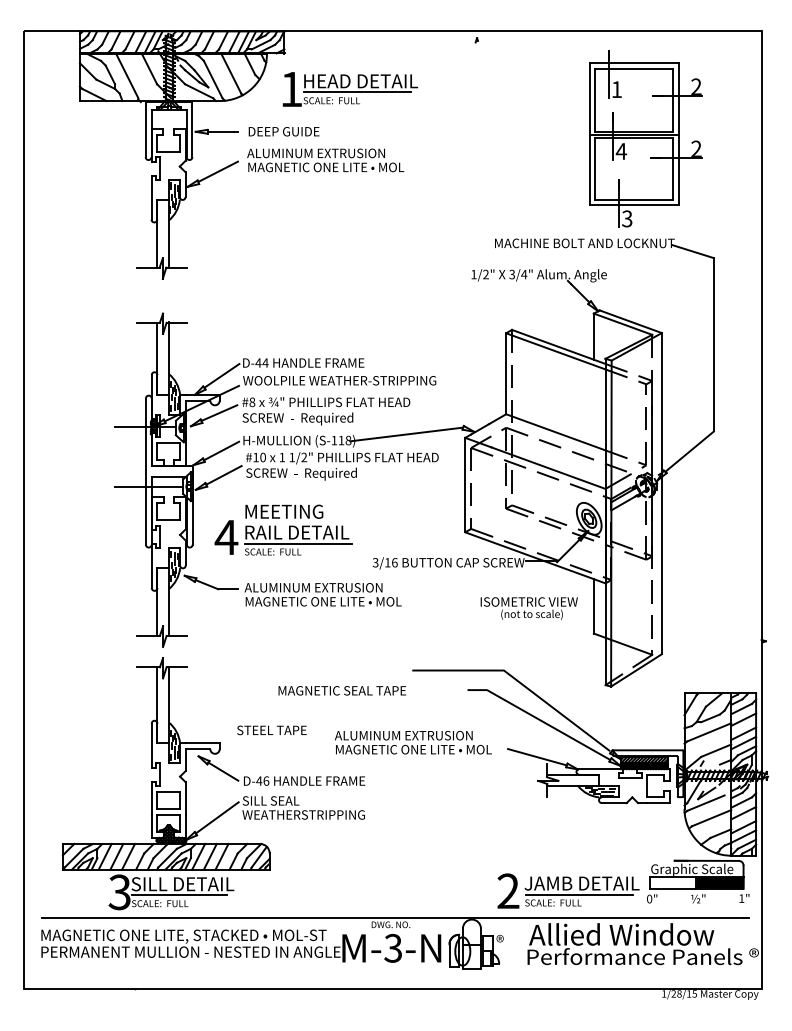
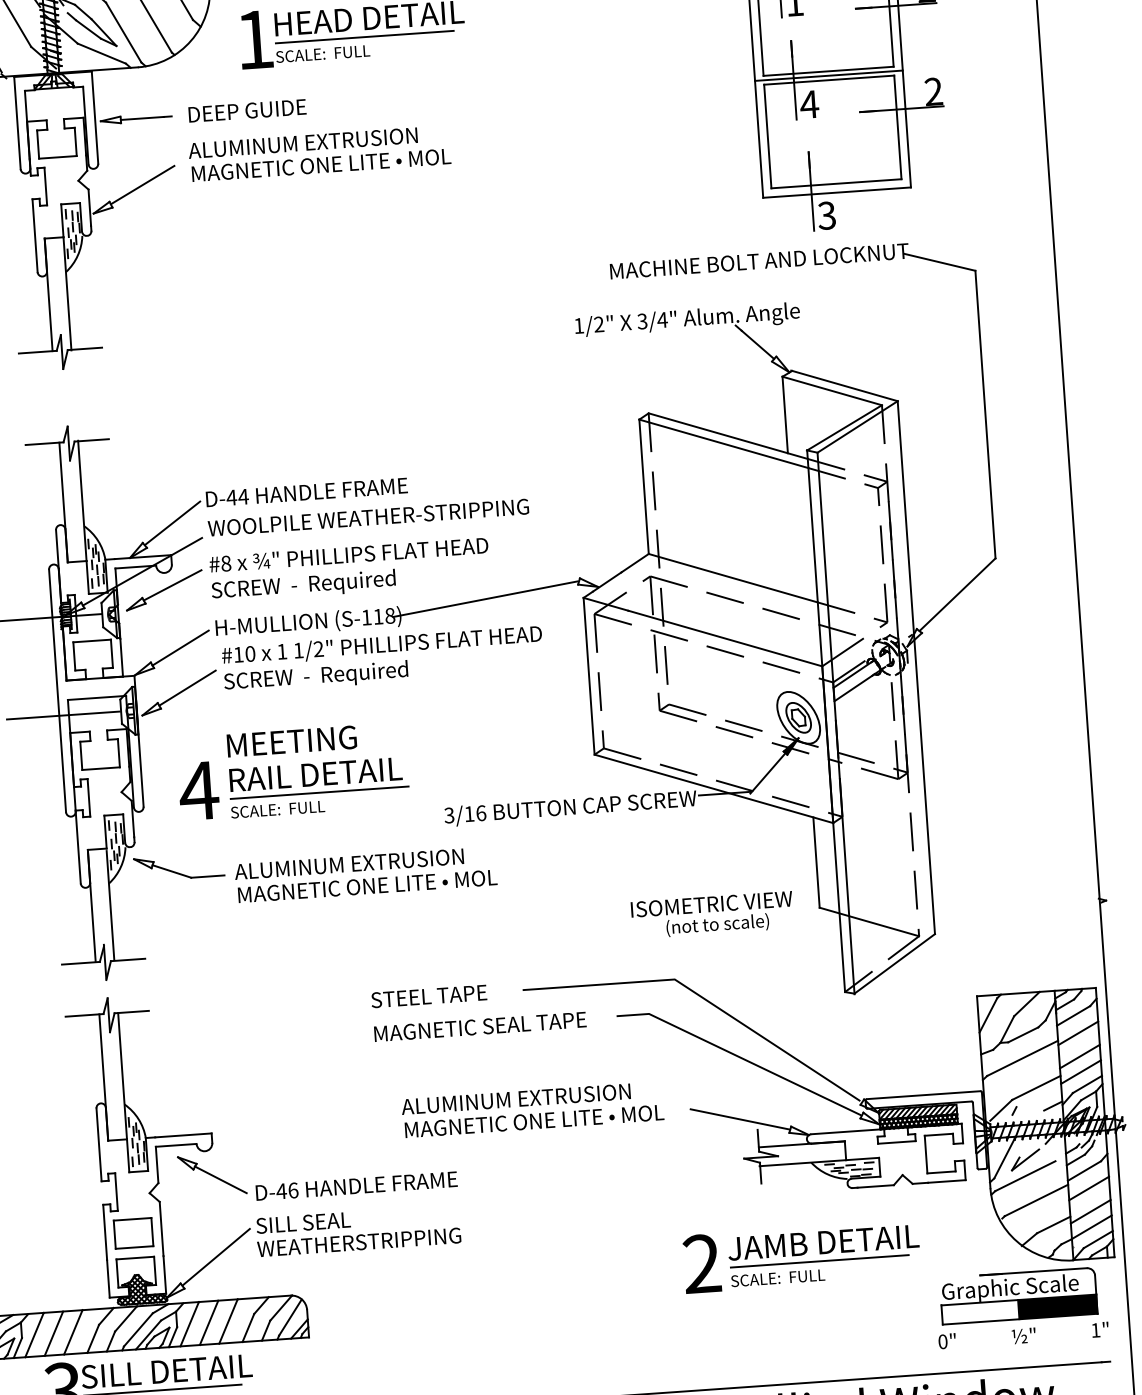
text: (528, 608) -> (711, 915), moved
text: (341, 690) -> (478, 1026), moved
text: (271, 730) -> (428, 996), moved
part: (568, 890) -> (801, 1255), moved

